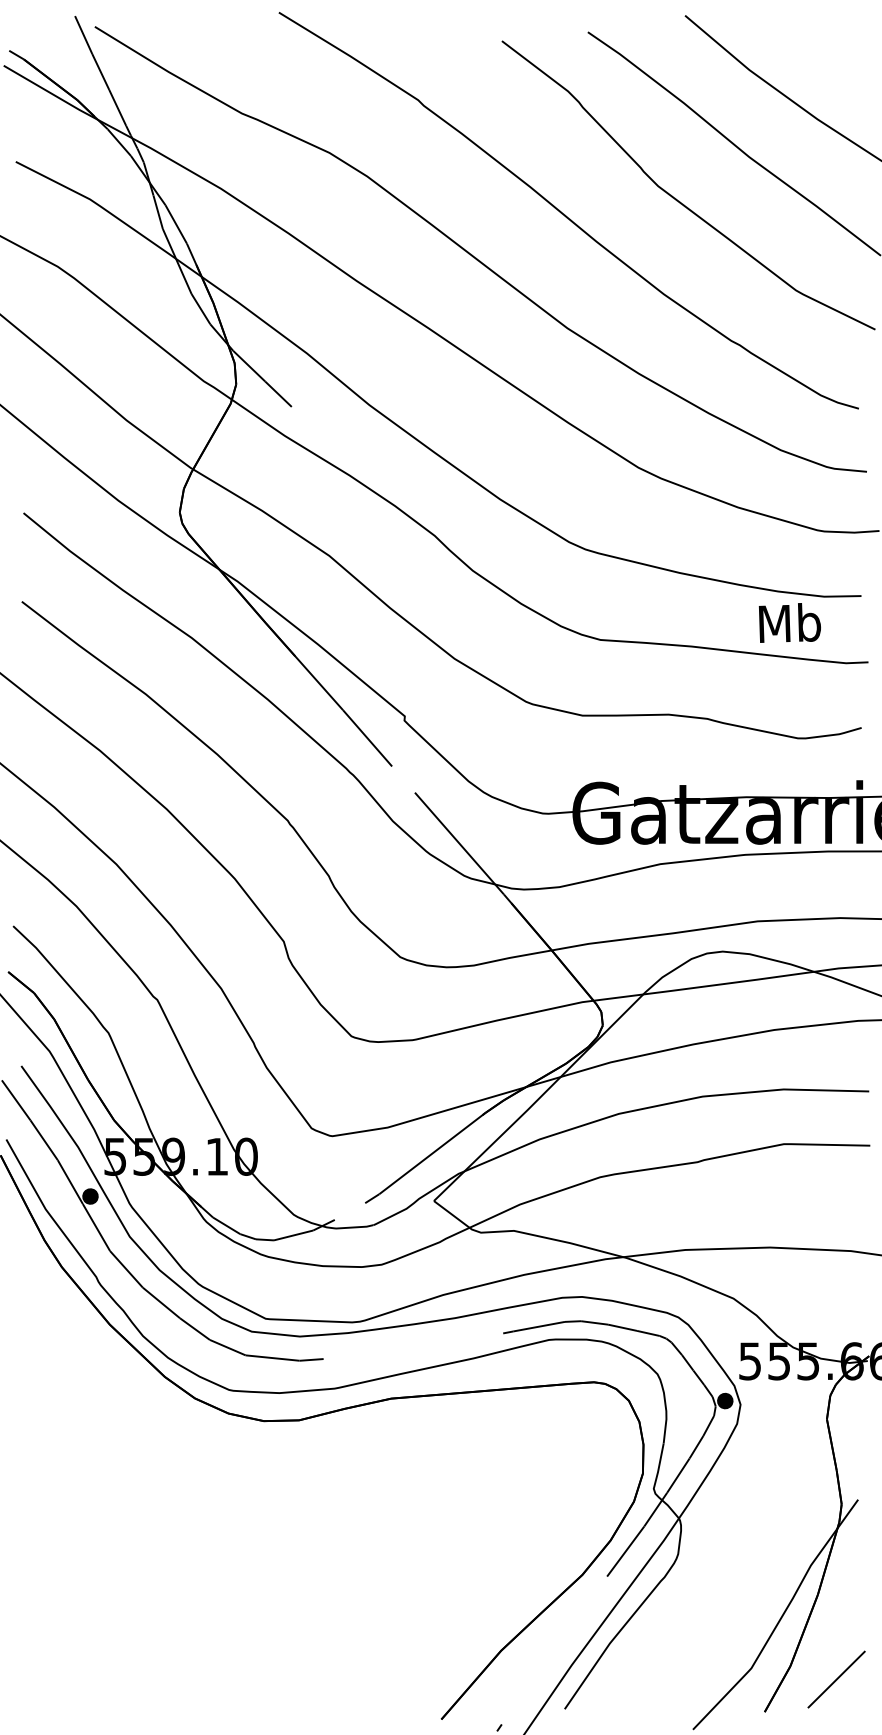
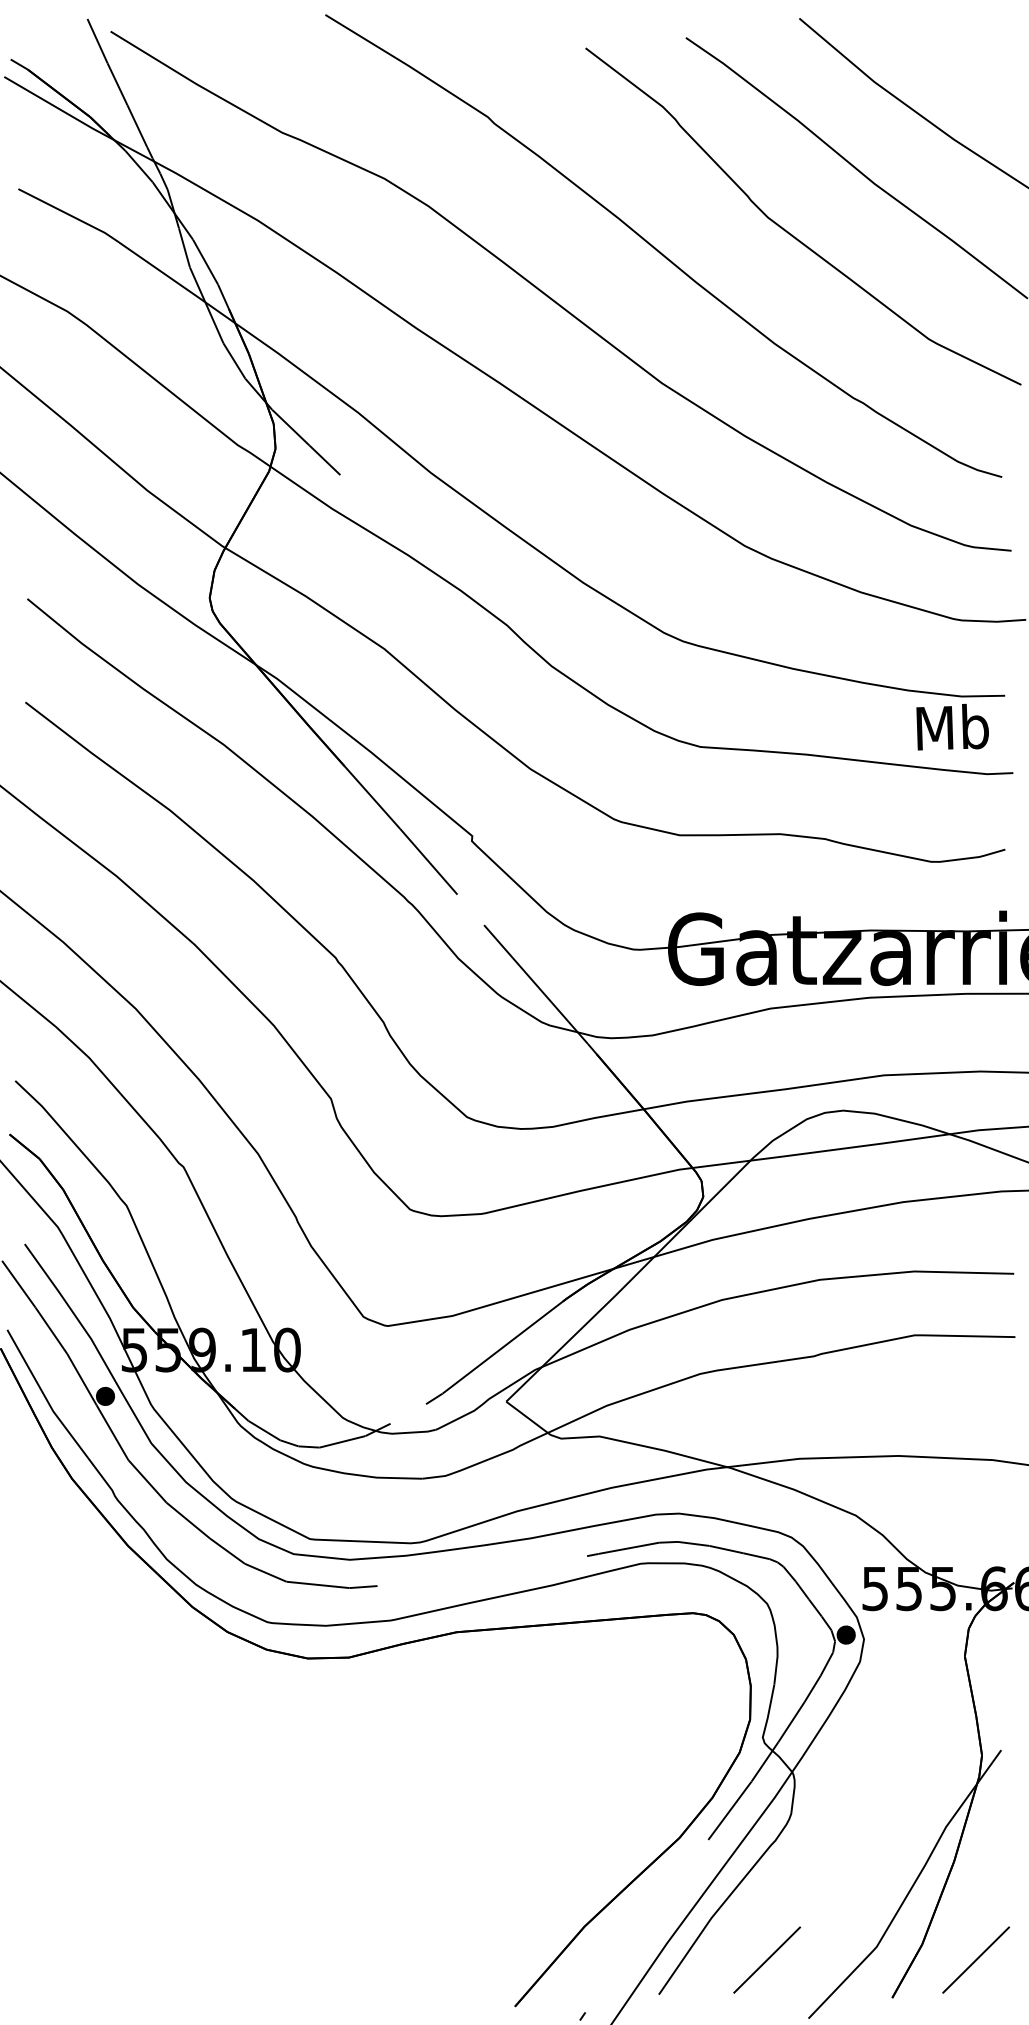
text: (789, 622) -> (952, 726), moved
line: (657, 1679) -> (767, 1959), added

